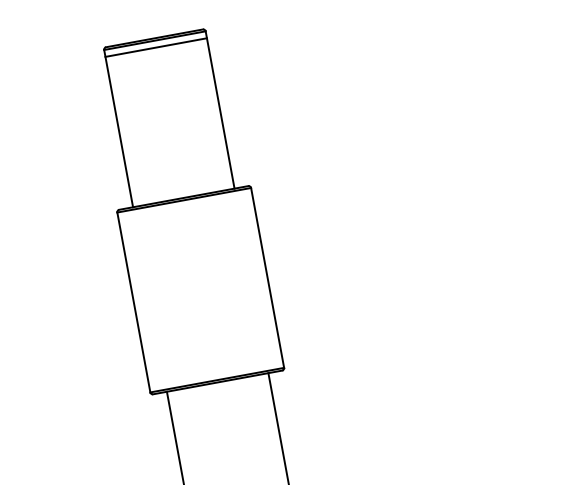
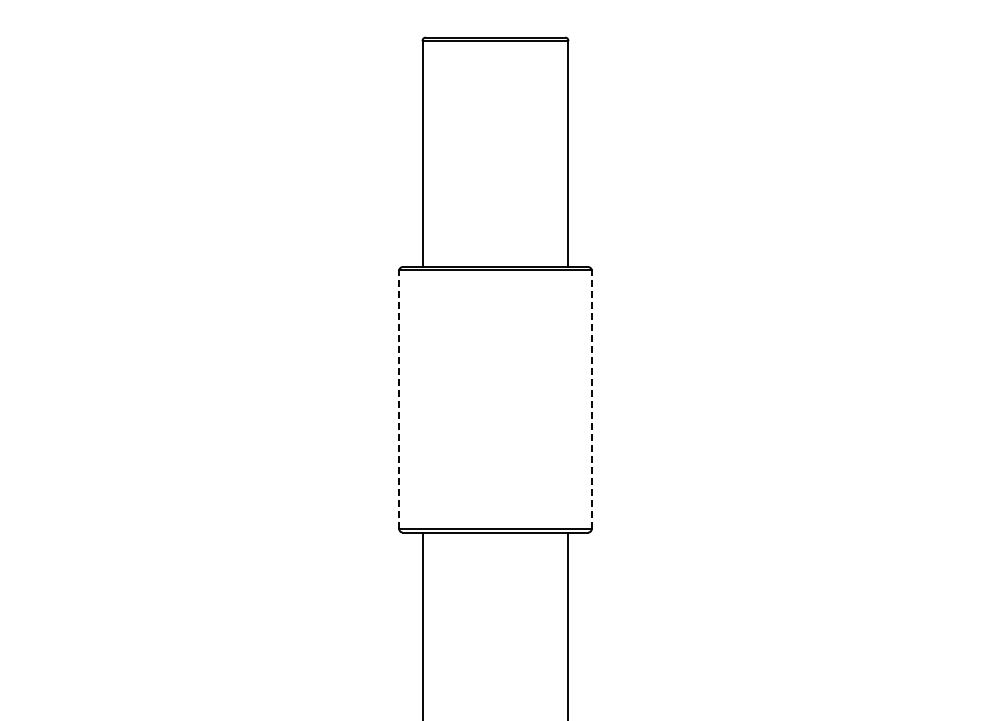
line: (156, 47) -> (495, 50), removed
line: (267, 277) -> (591, 399), solid -> dashed
line: (133, 302) -> (399, 399), solid -> dashed

